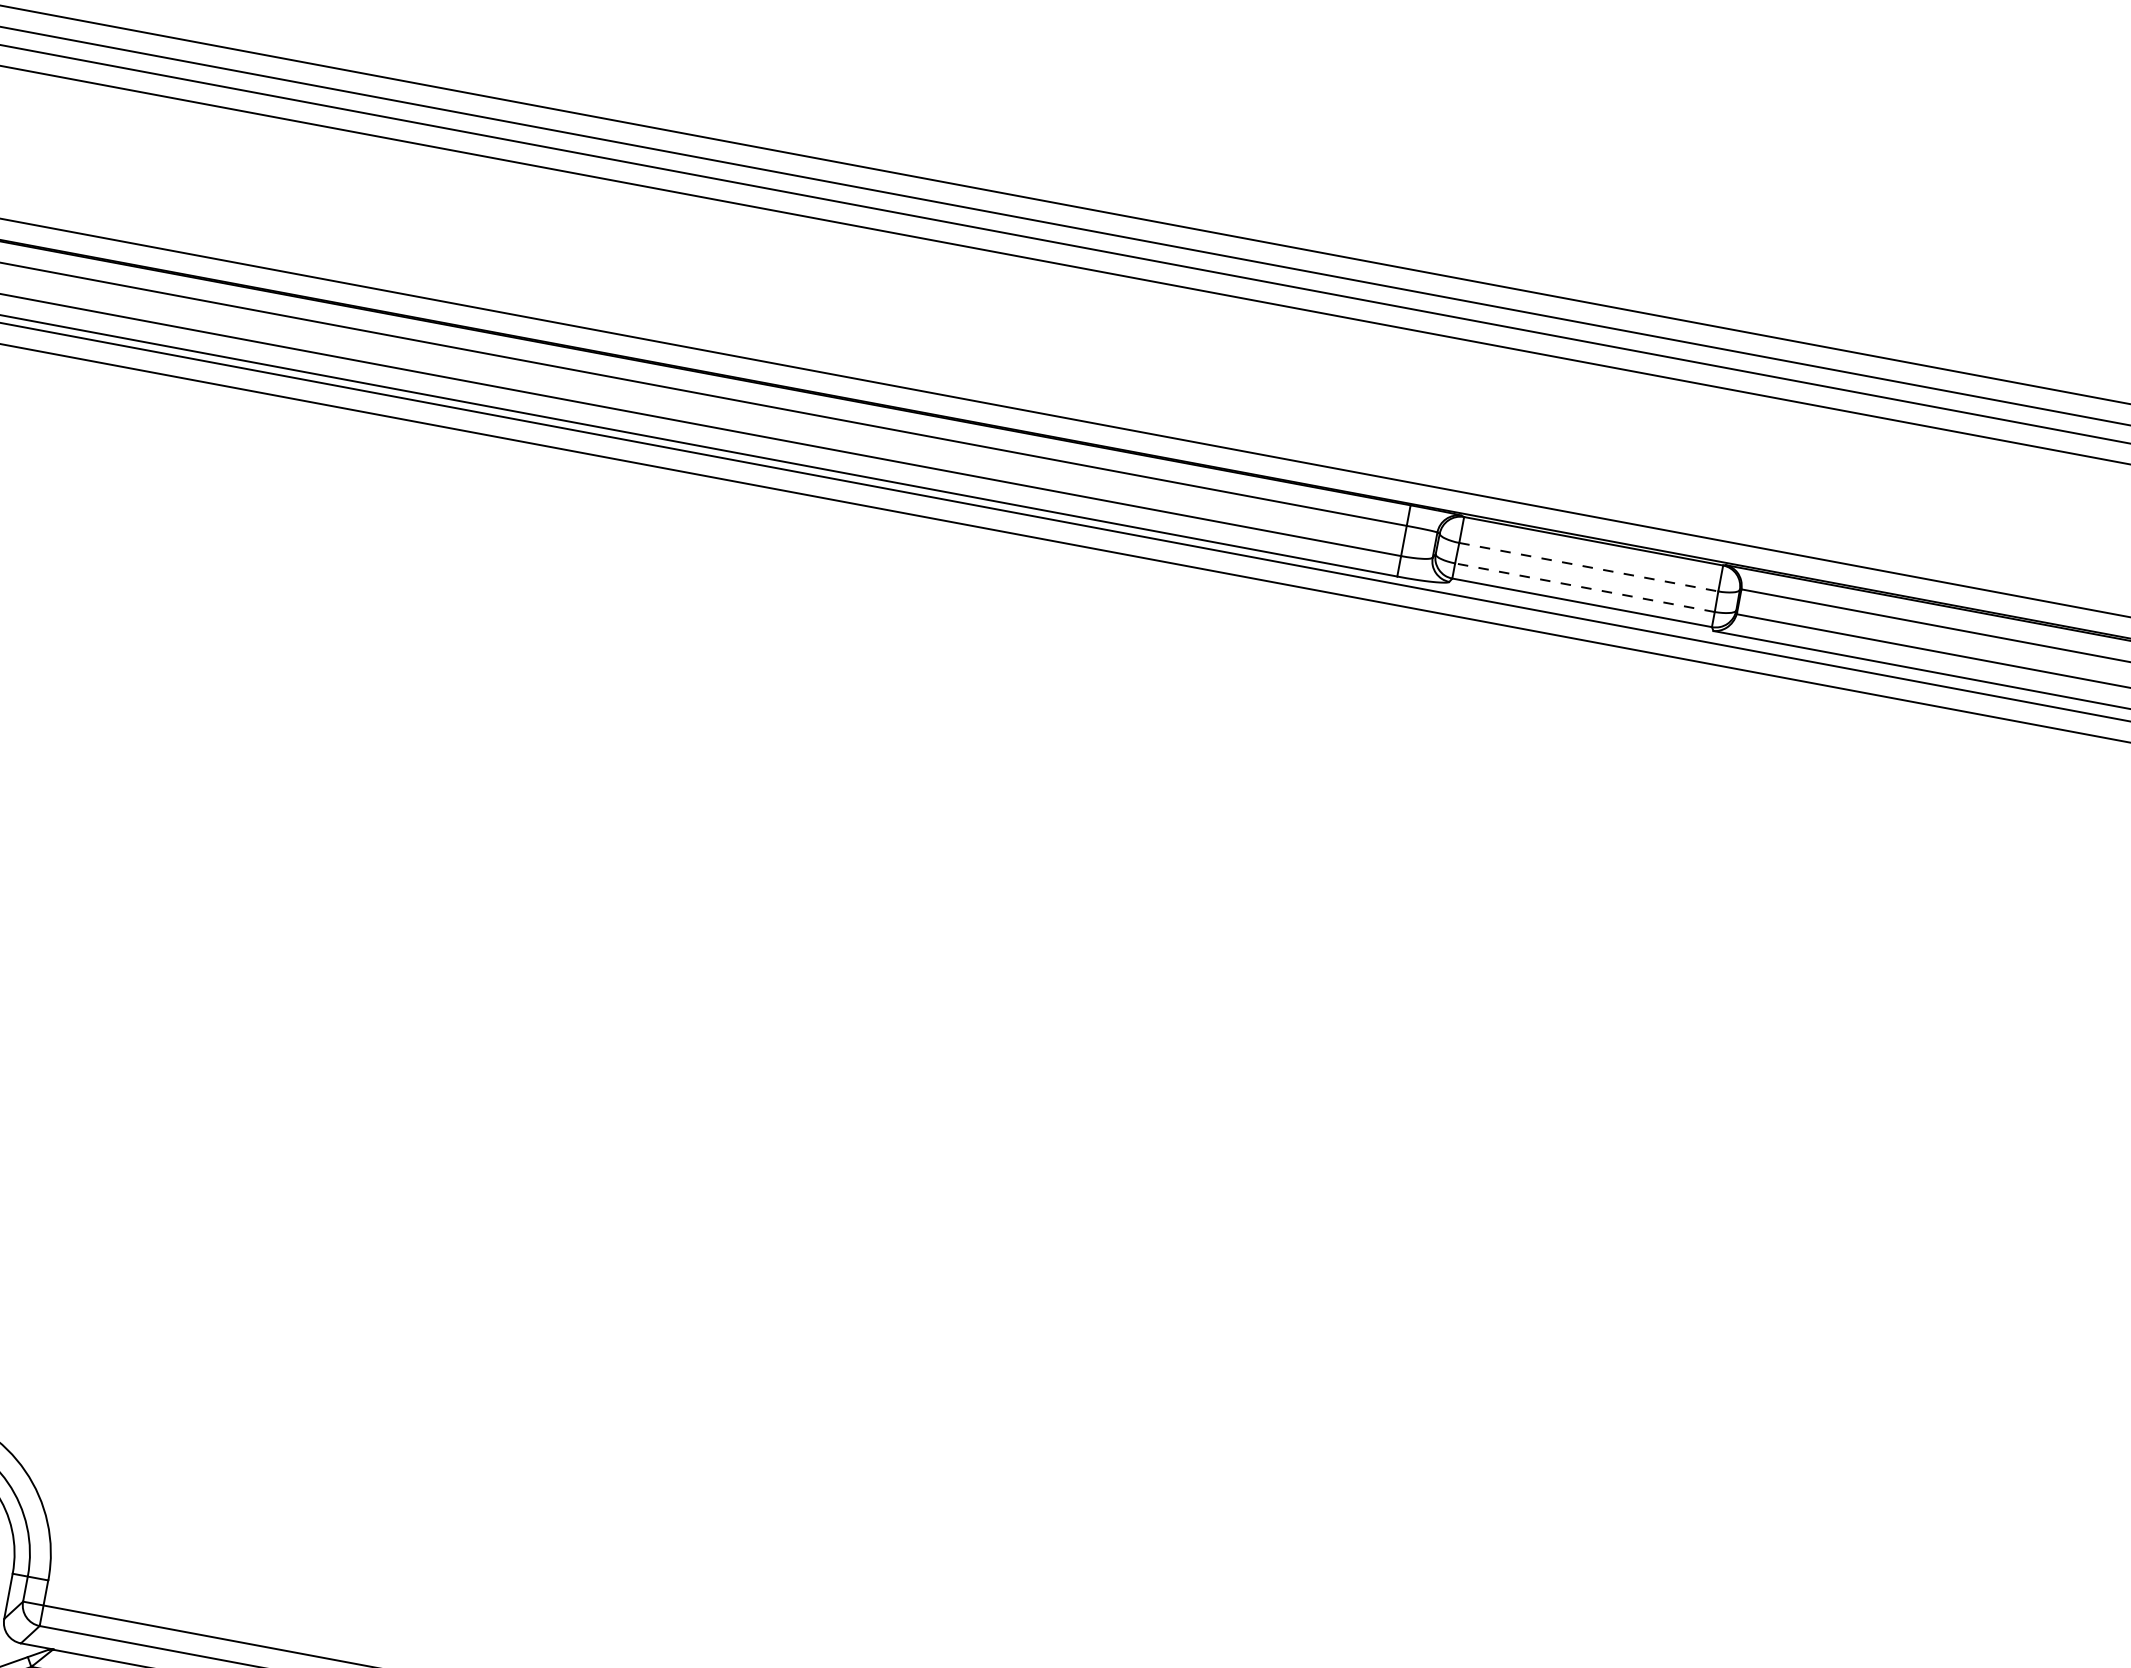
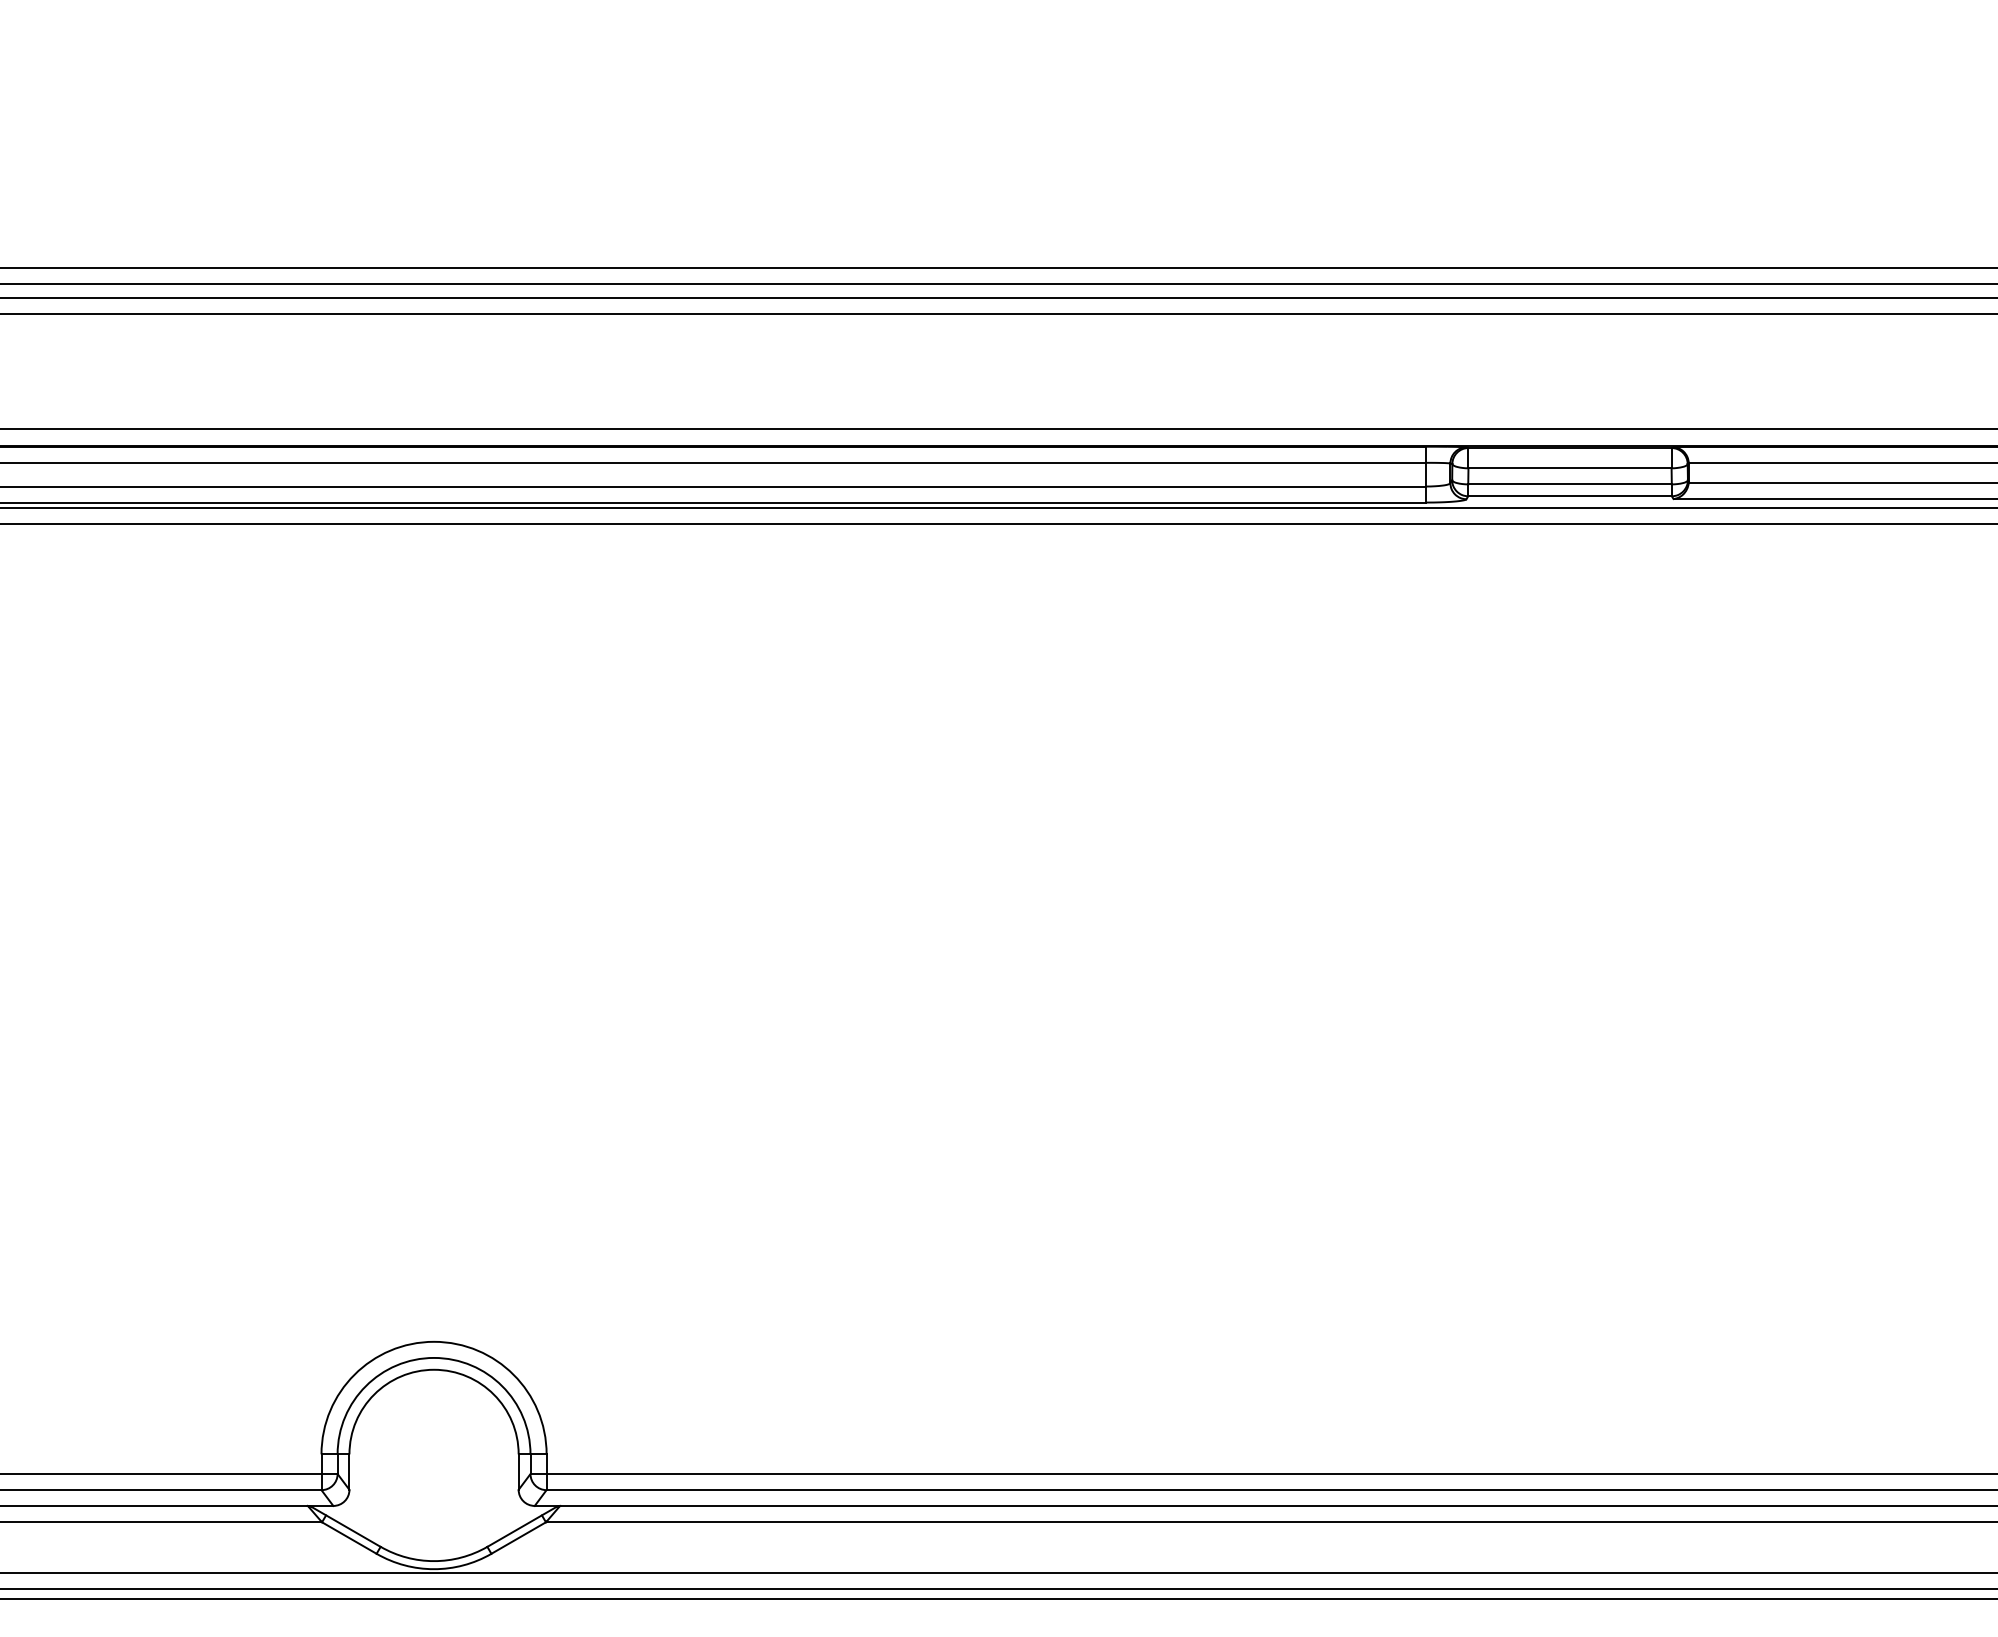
line: (1589, 567) -> (1570, 468), dashed -> solid
line: (1585, 587) -> (1570, 484), dashed -> solid

